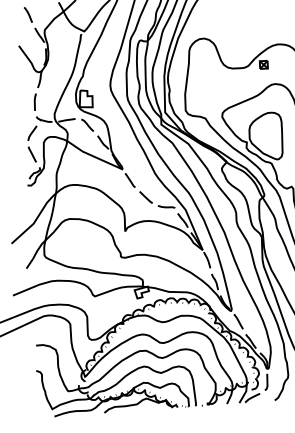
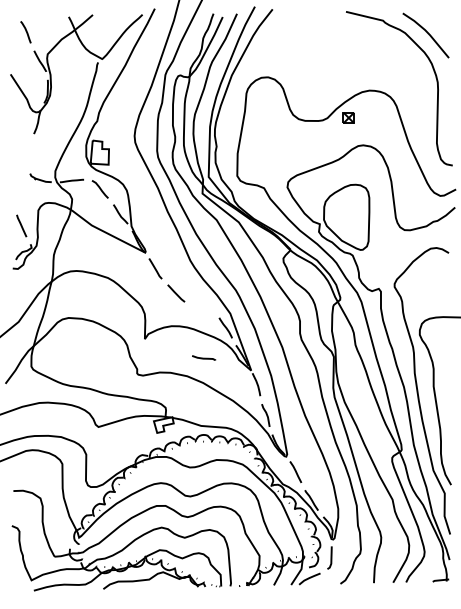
line: (35, 102) -> (29, 153), removed
curve: (32, 133) -> (23, 196), removed
line: (166, 206) -> (204, 357), moved

